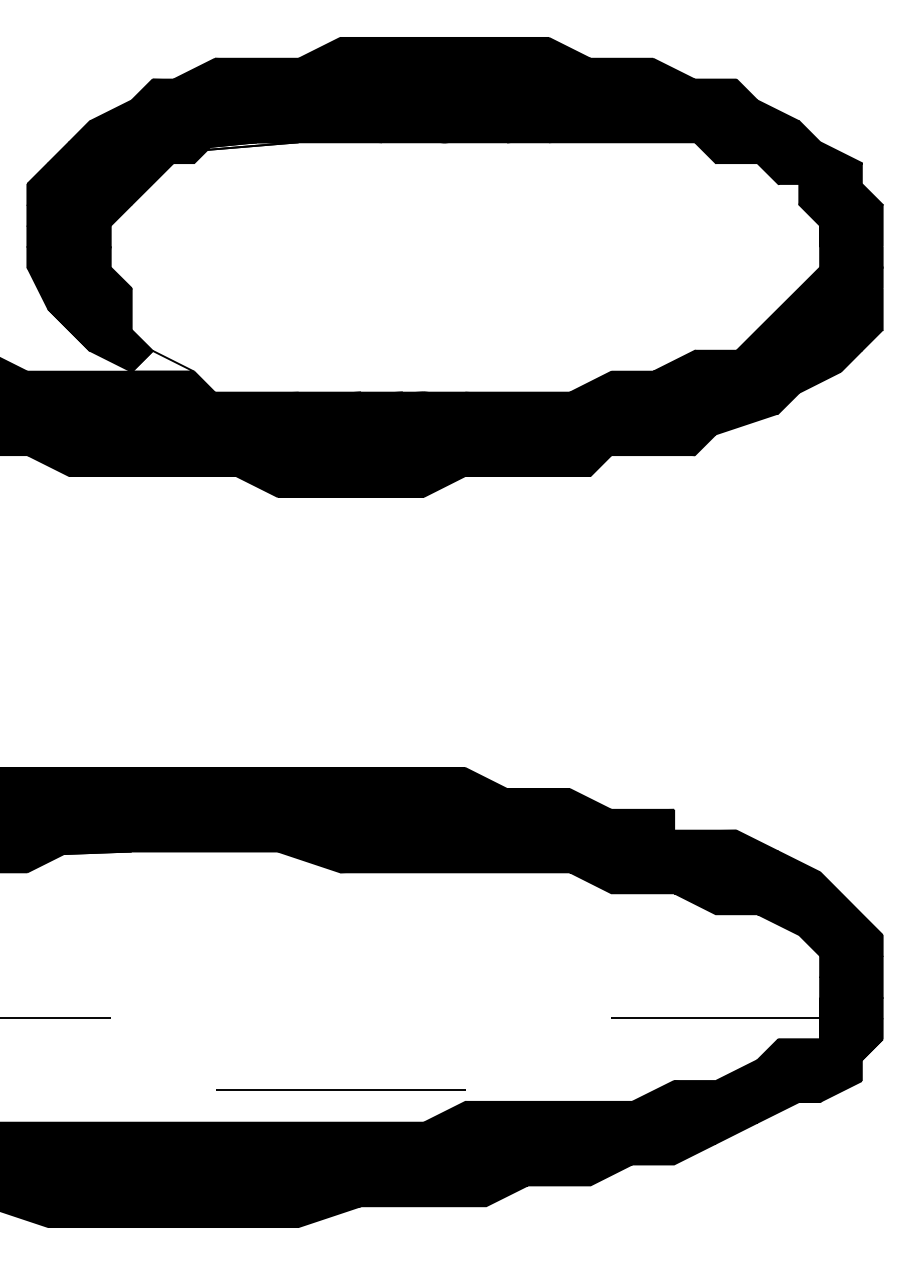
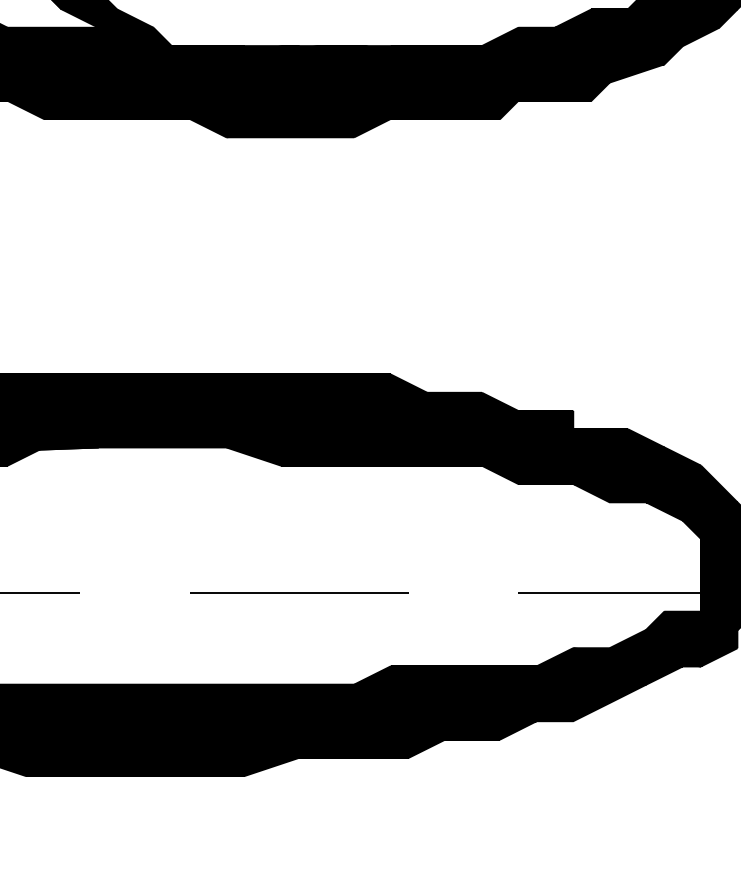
fill: (162, 360) -> (125, 17), added
line: (340, 1089) -> (298, 592), moved

